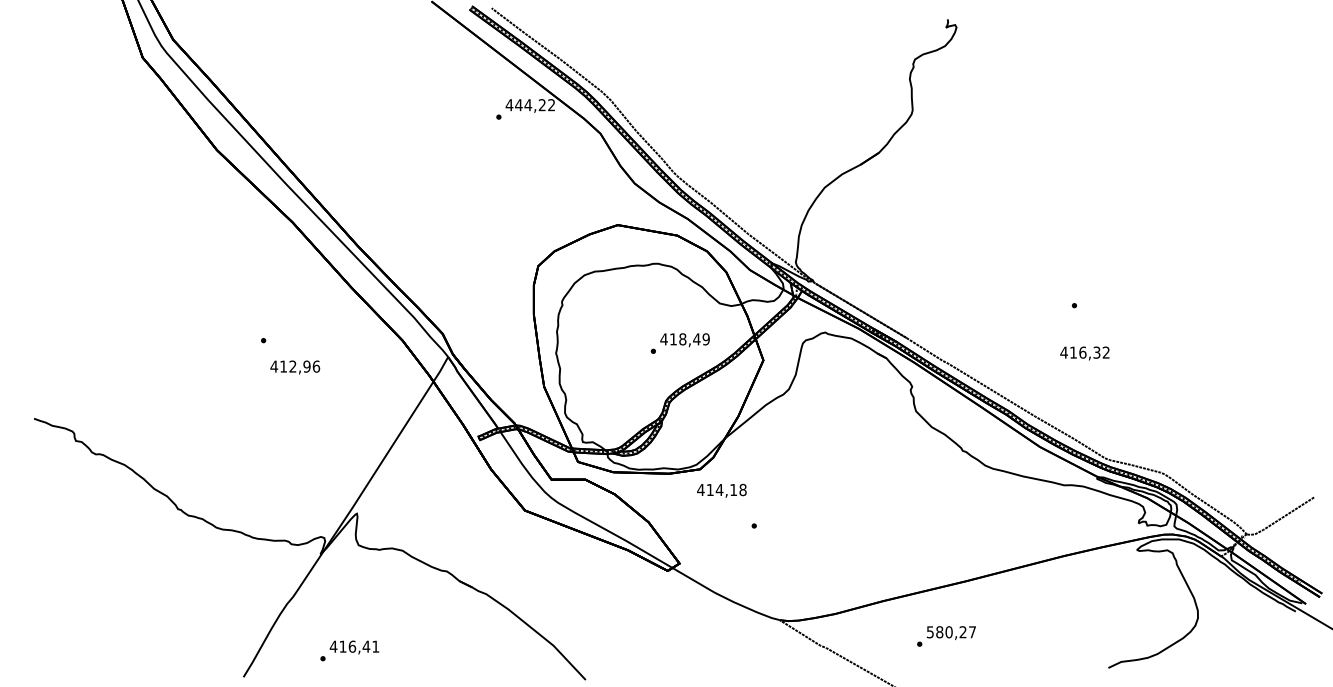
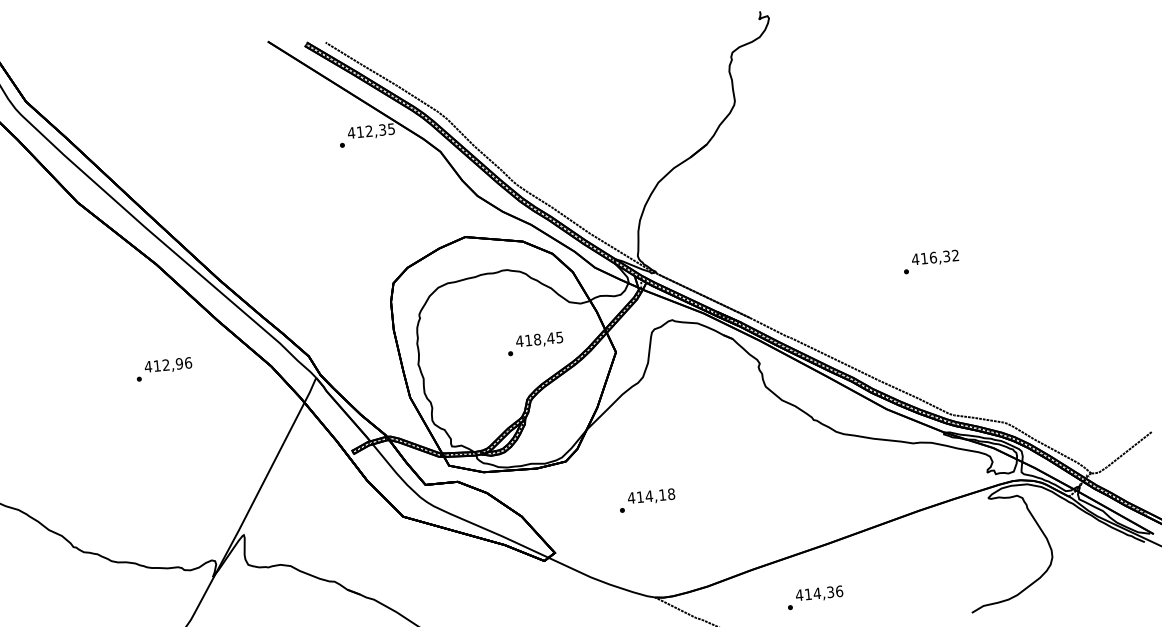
text: (535, 105) -> (376, 130), 444,22 -> 412,35
text: (705, 339) -> (559, 337), 418,49 -> 418,45
text: (1084, 353) -> (934, 258), moved
text: (295, 367) -> (168, 365), moved
text: (721, 490) -> (651, 496), moved
text: (951, 632) -> (819, 593), 580,27 -> 414,36

